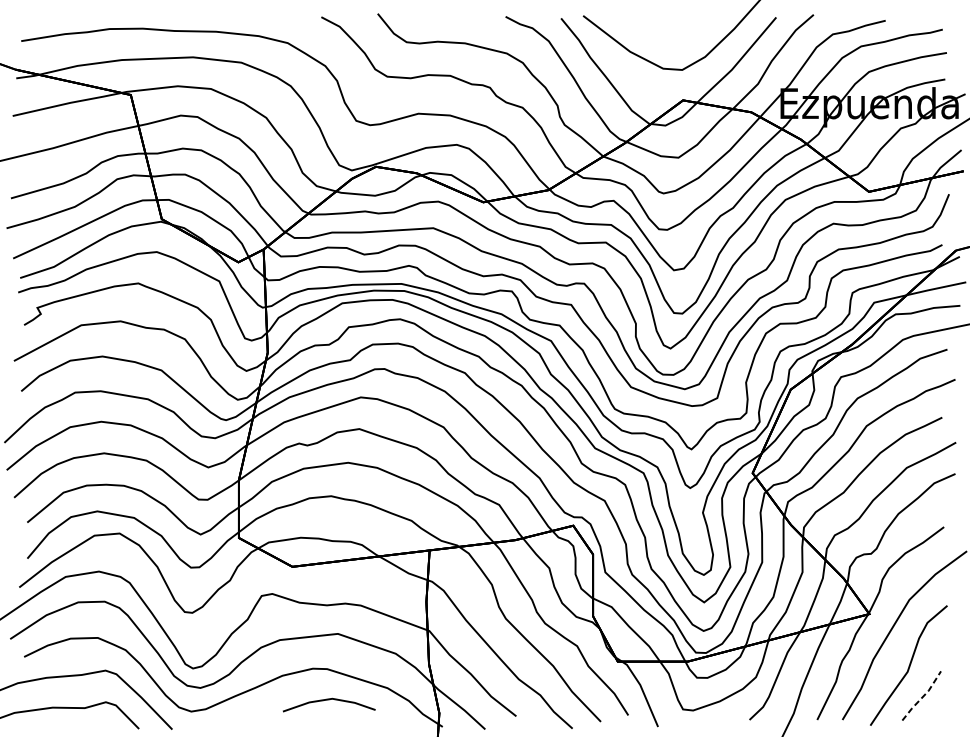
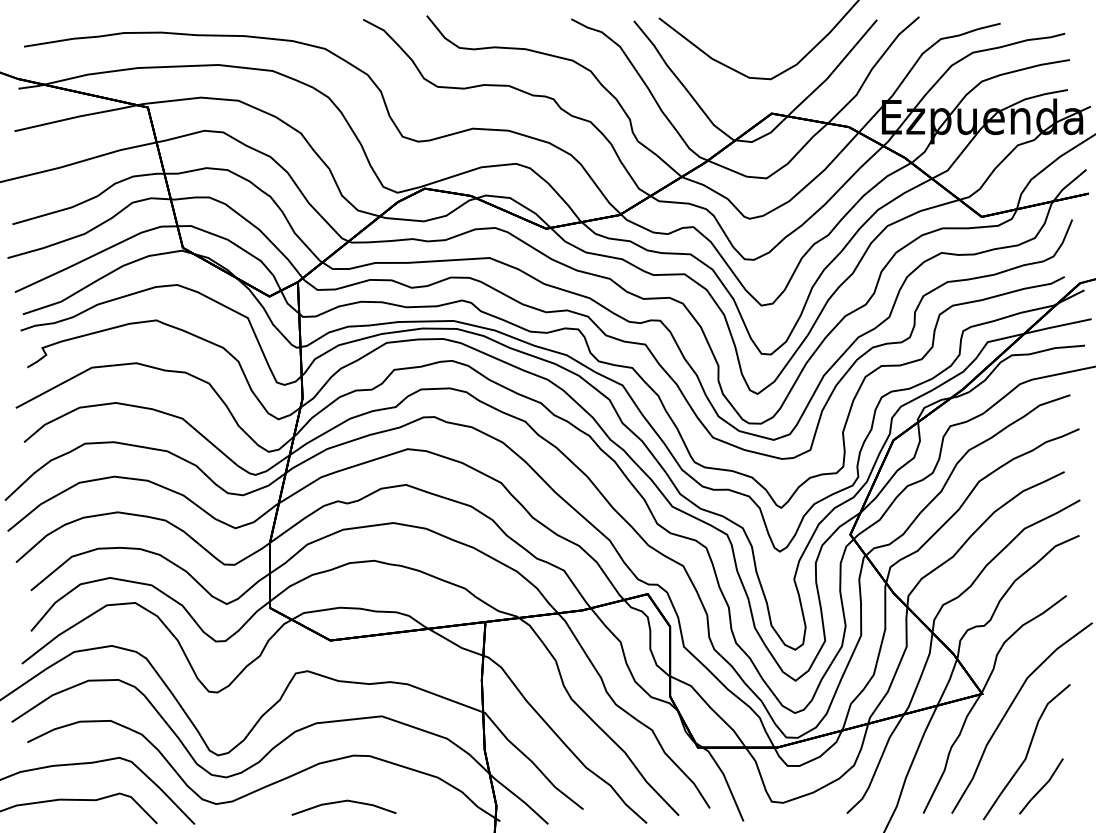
line: (923, 696) -> (1043, 787), dashed -> solid
line: (328, 700) -> (343, 802), moved

